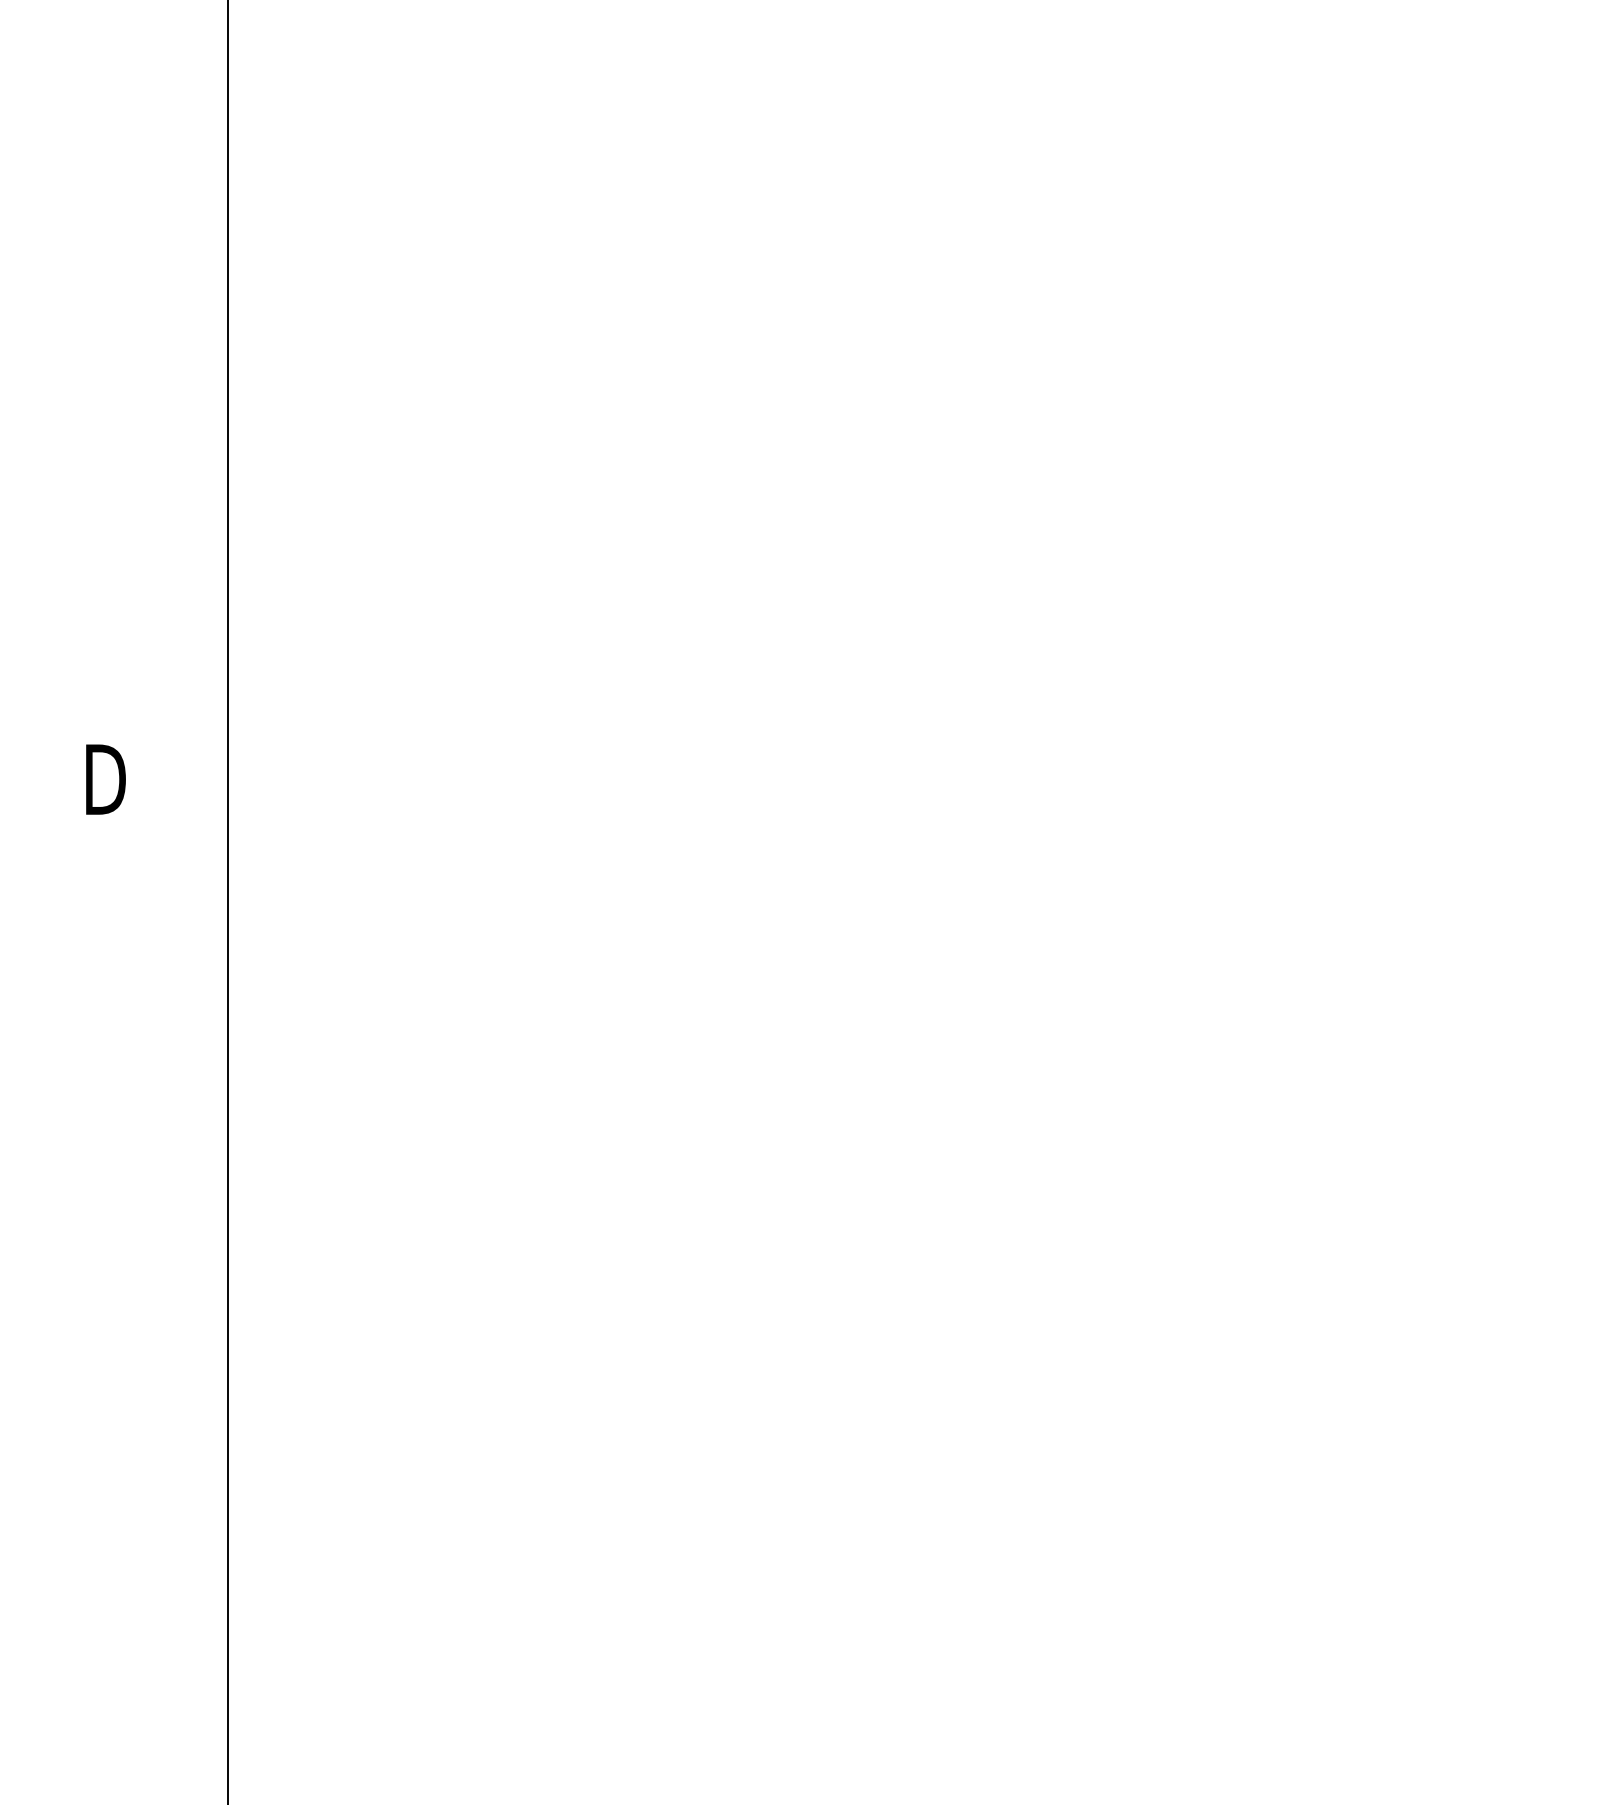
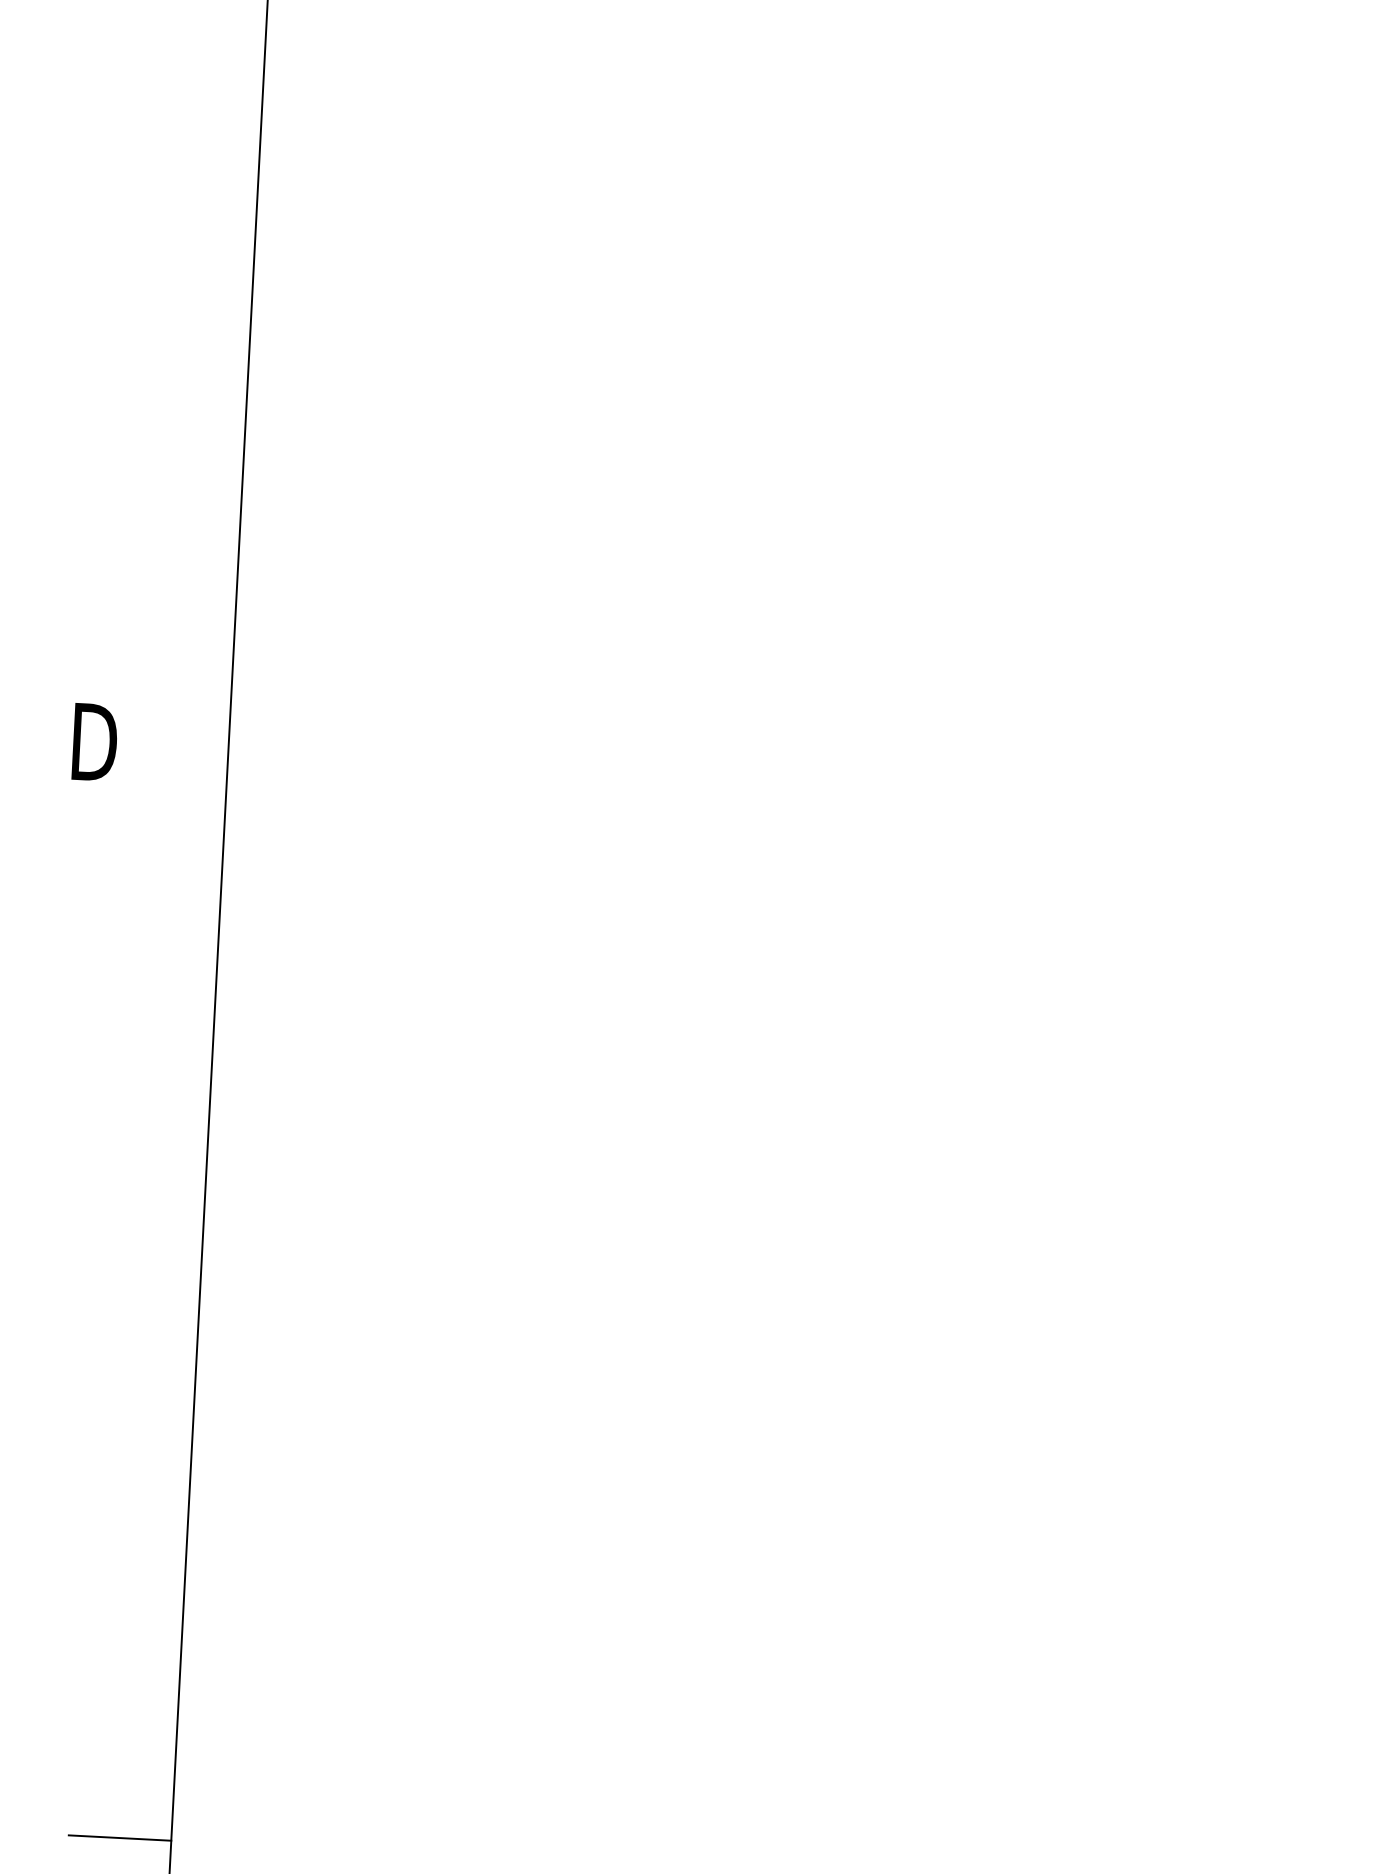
line: (180, 1776) -> (119, 1837), added

